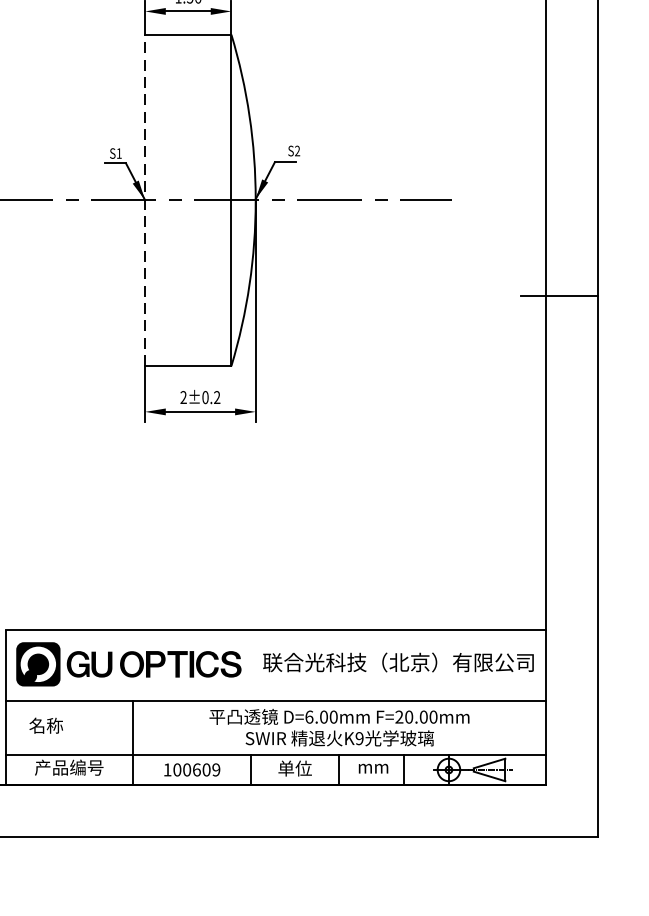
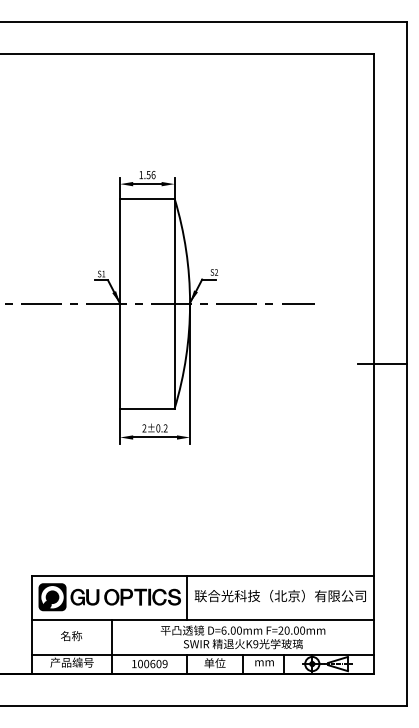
line: (145, 200) -> (120, 303), dashed -> solid
line: (251, 664) -> (187, 597), added
text: (46, 726) -> (71, 636), moved

